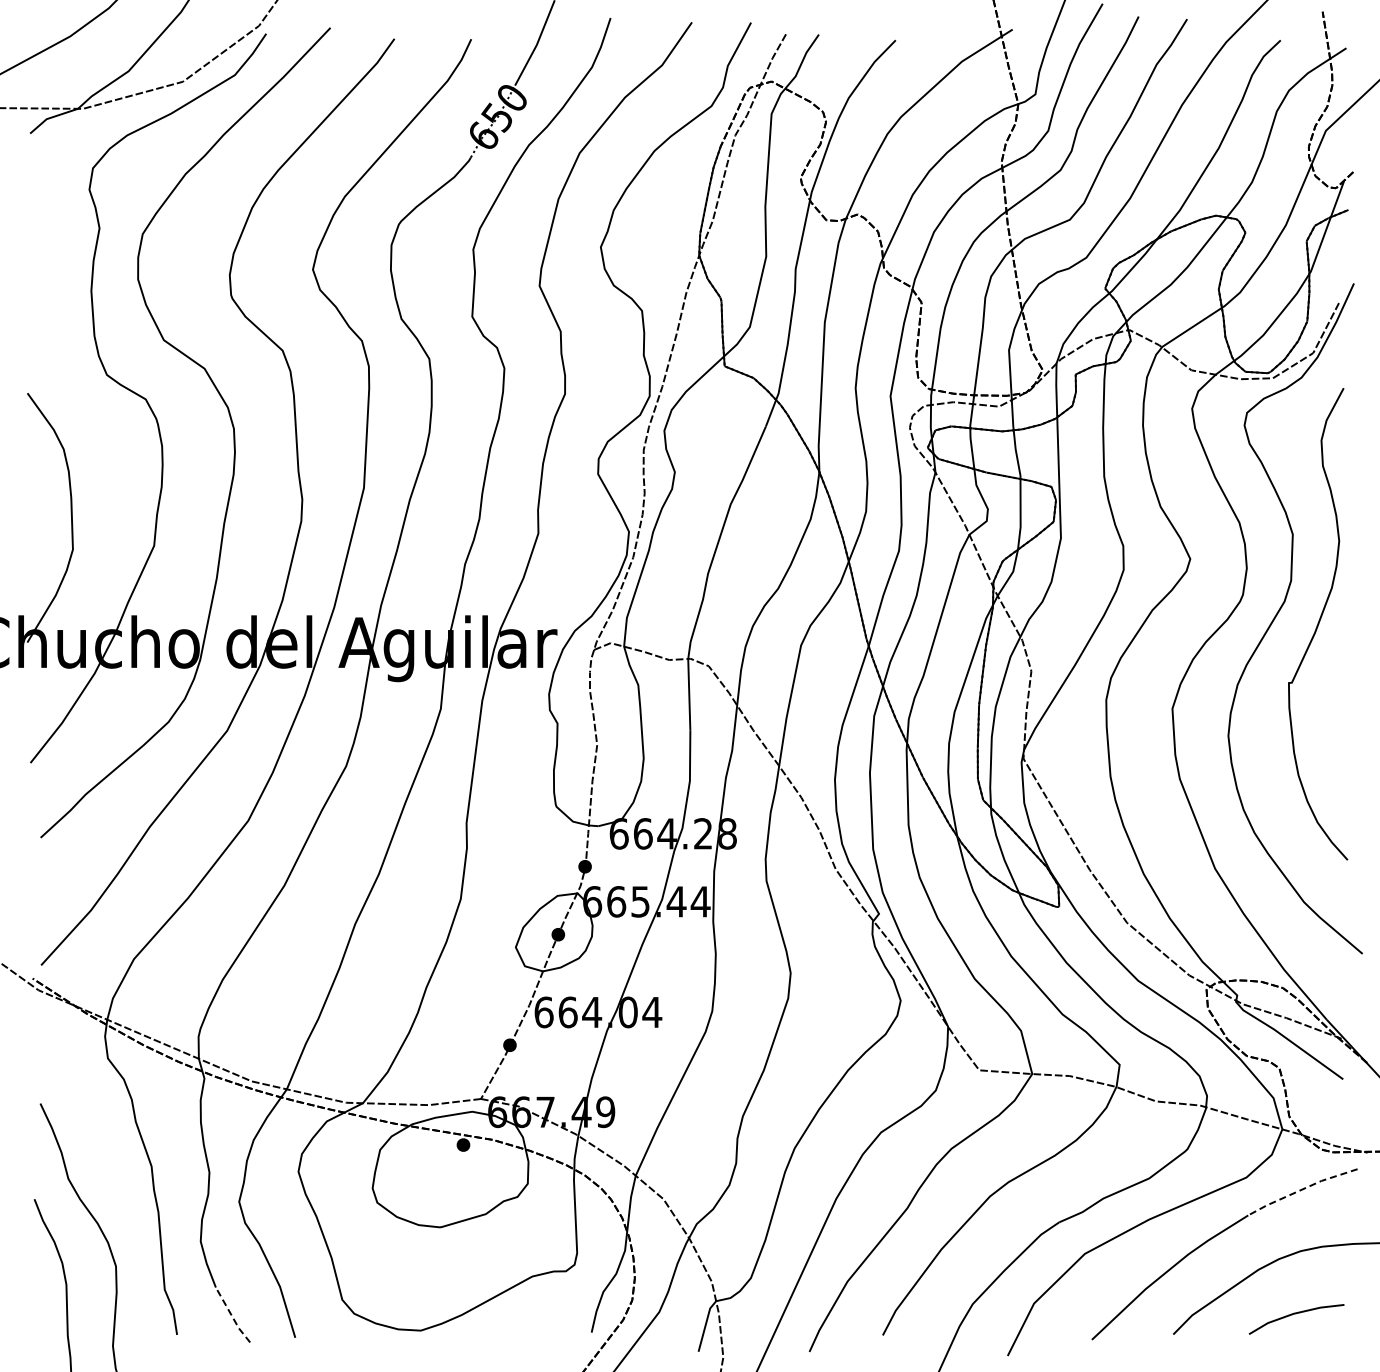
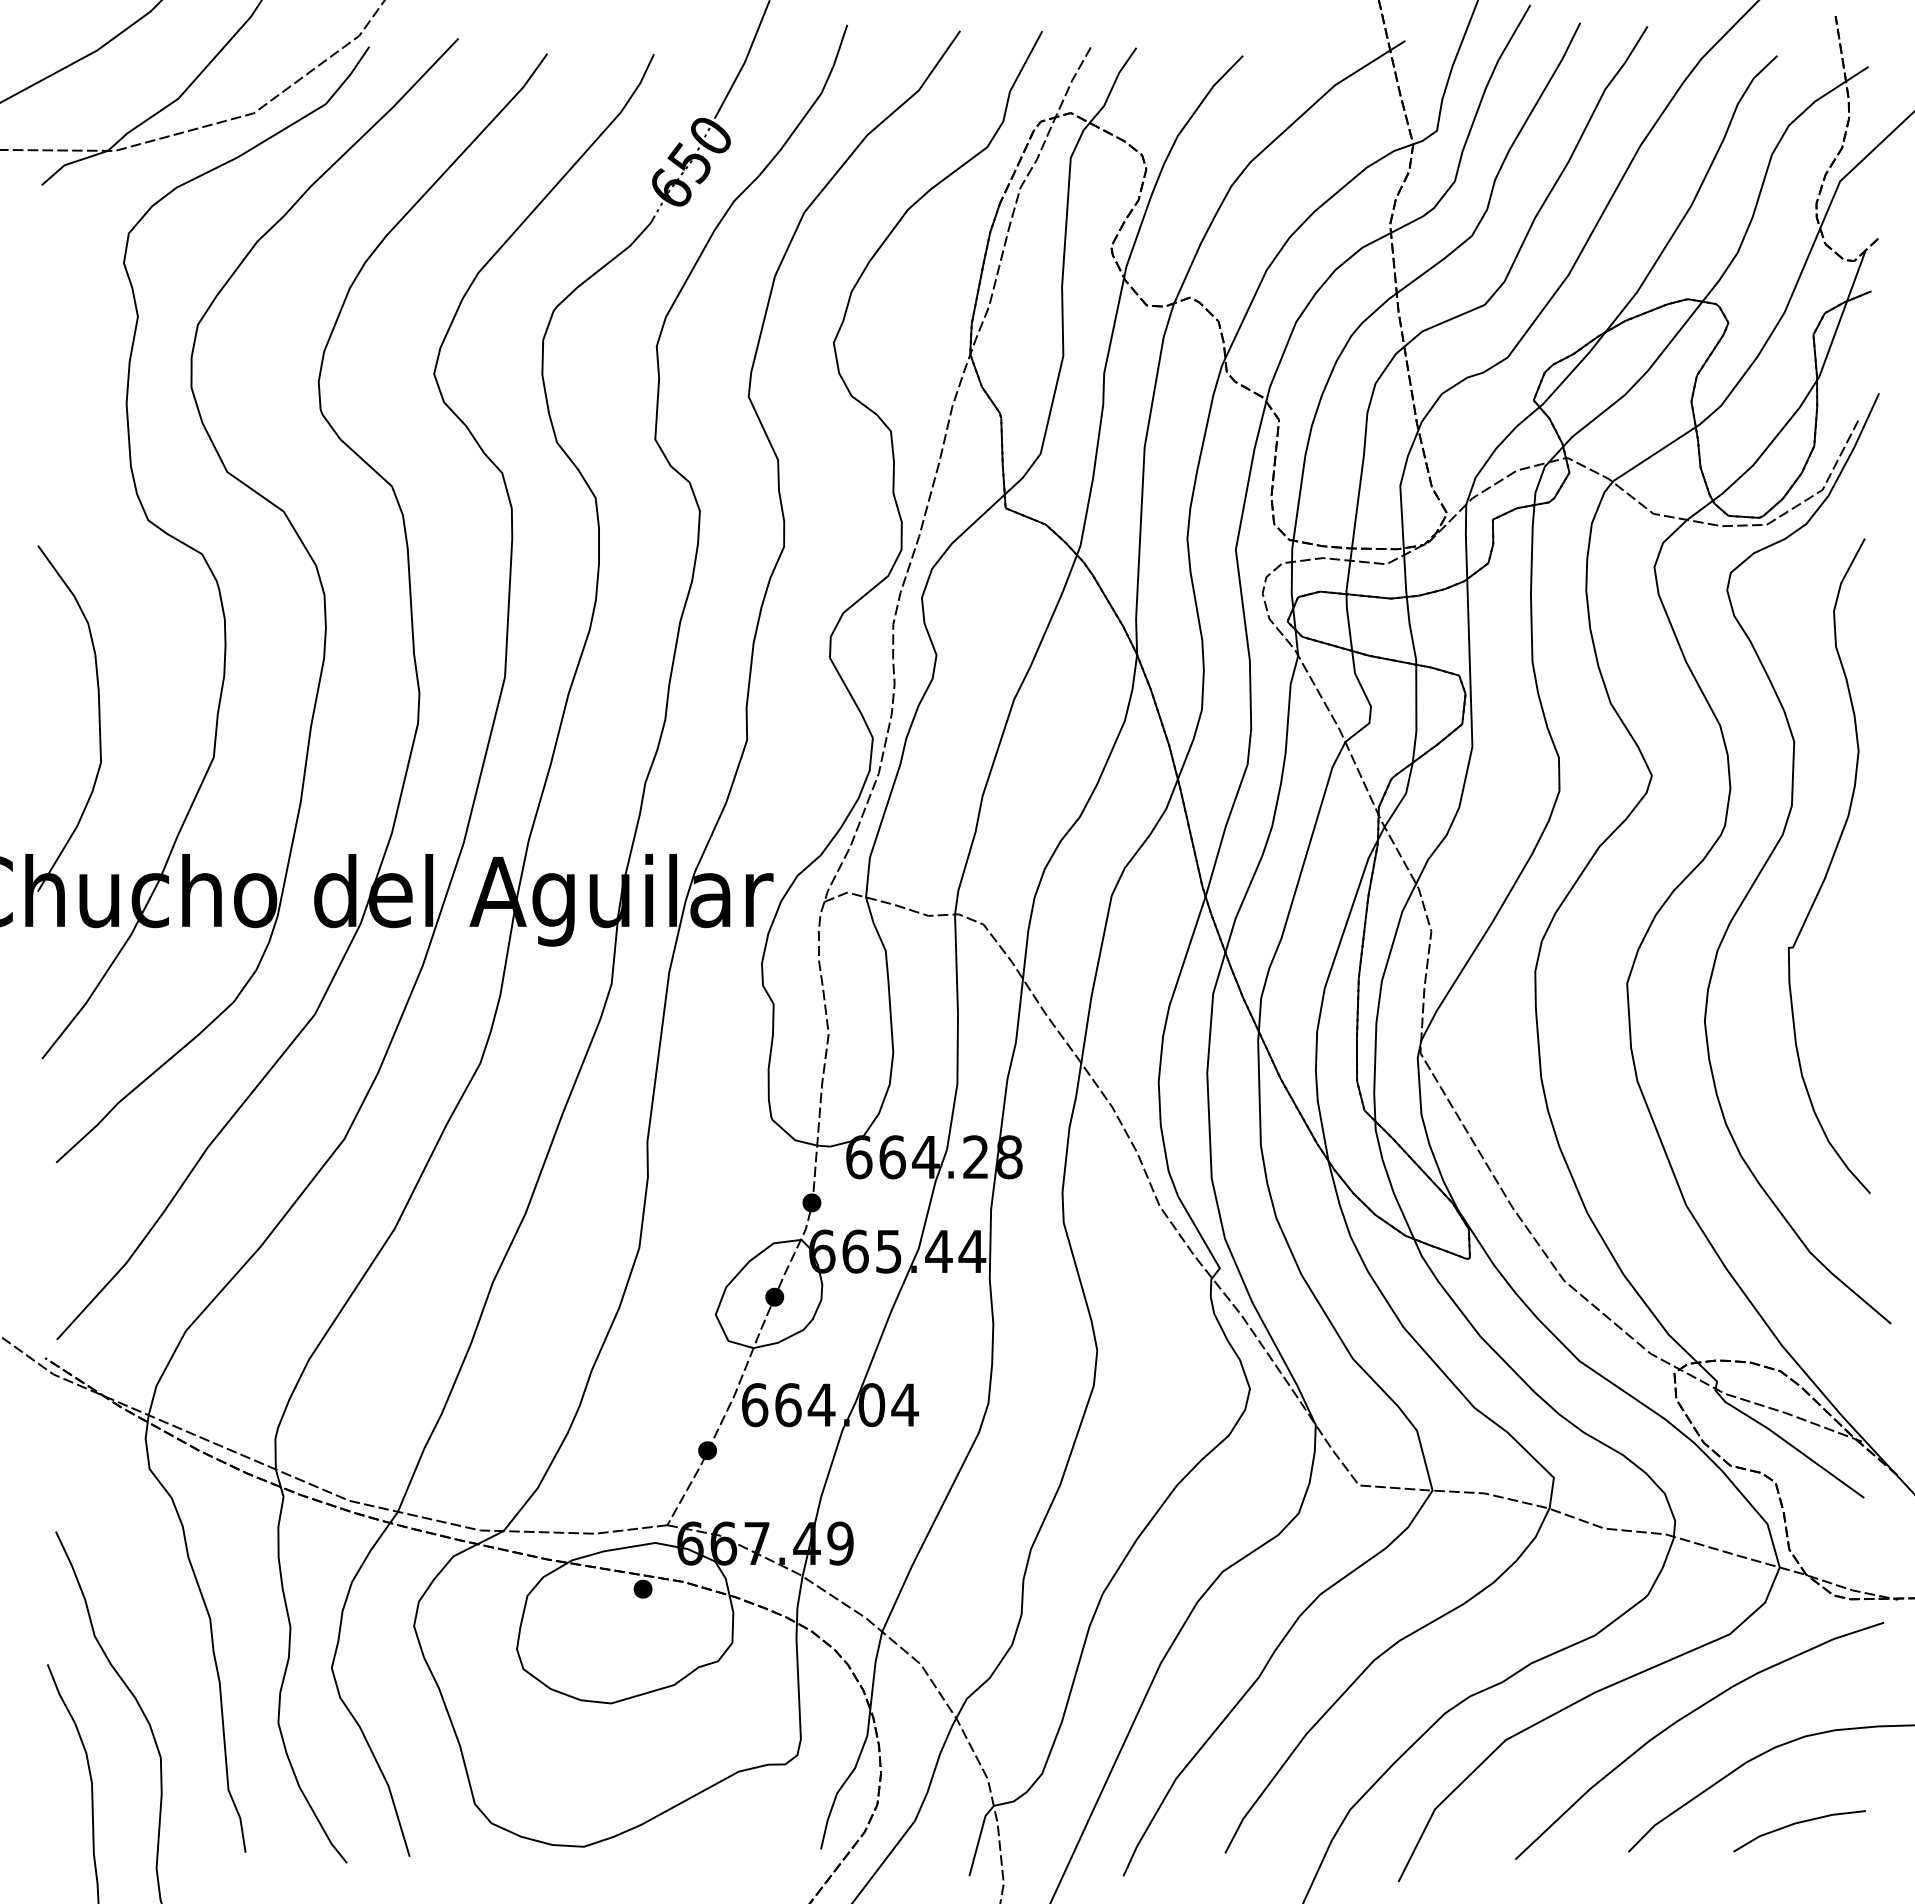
line: (1301, 1189) -> (1806, 1650), dashed -> solid
line: (232, 1316) -> (322, 1827), dashed -> solid

